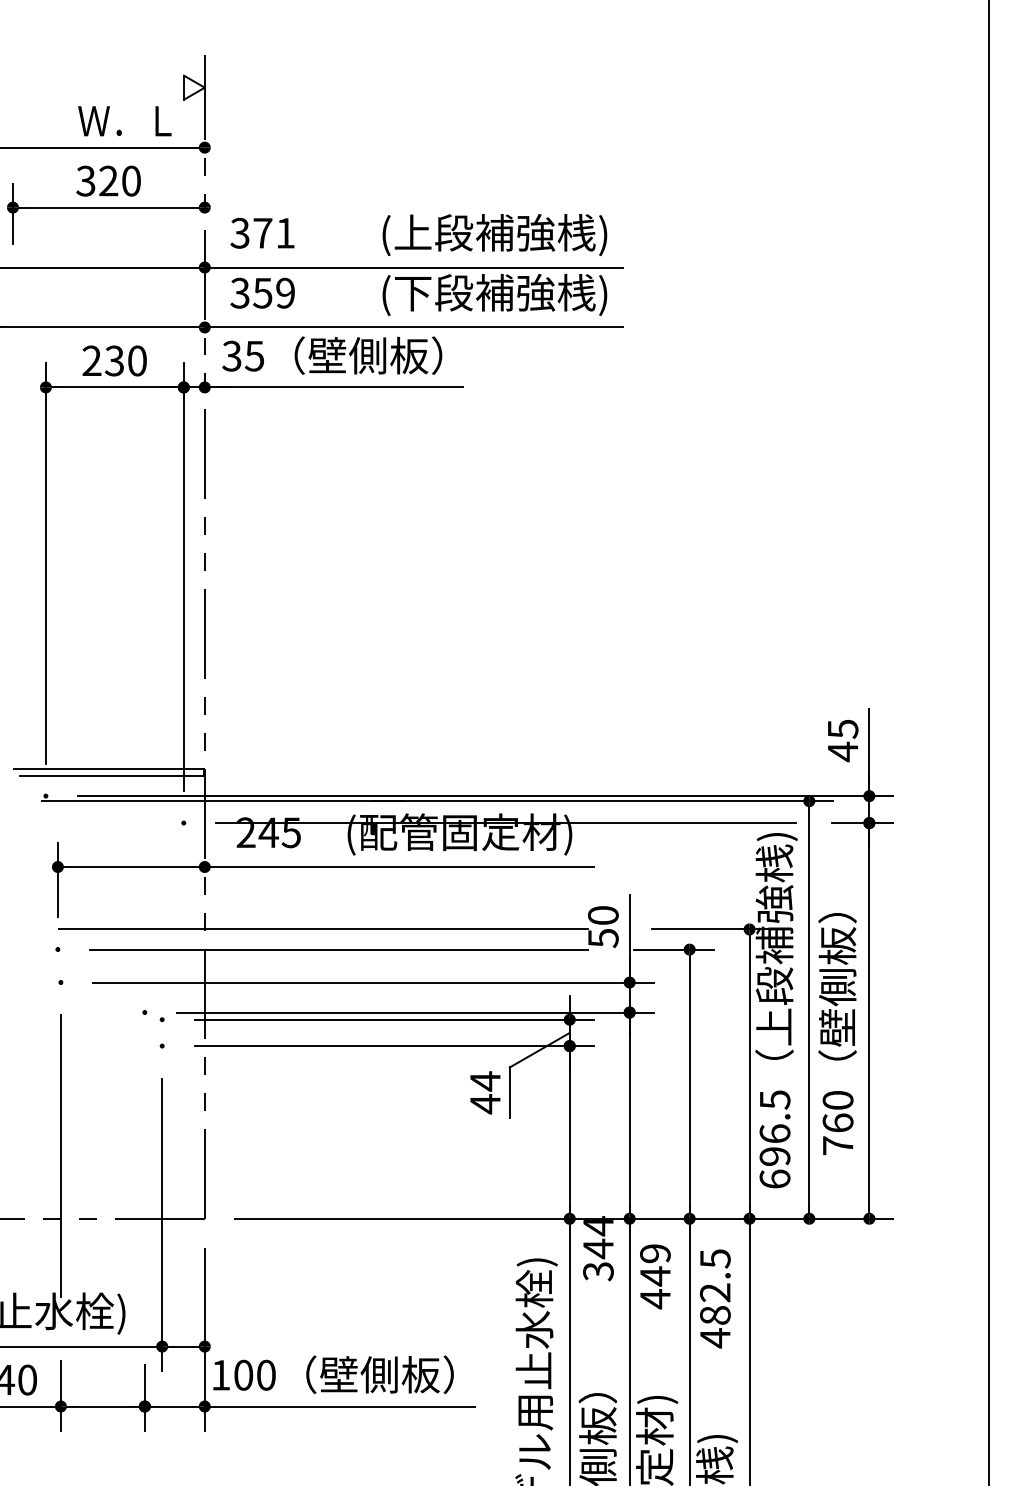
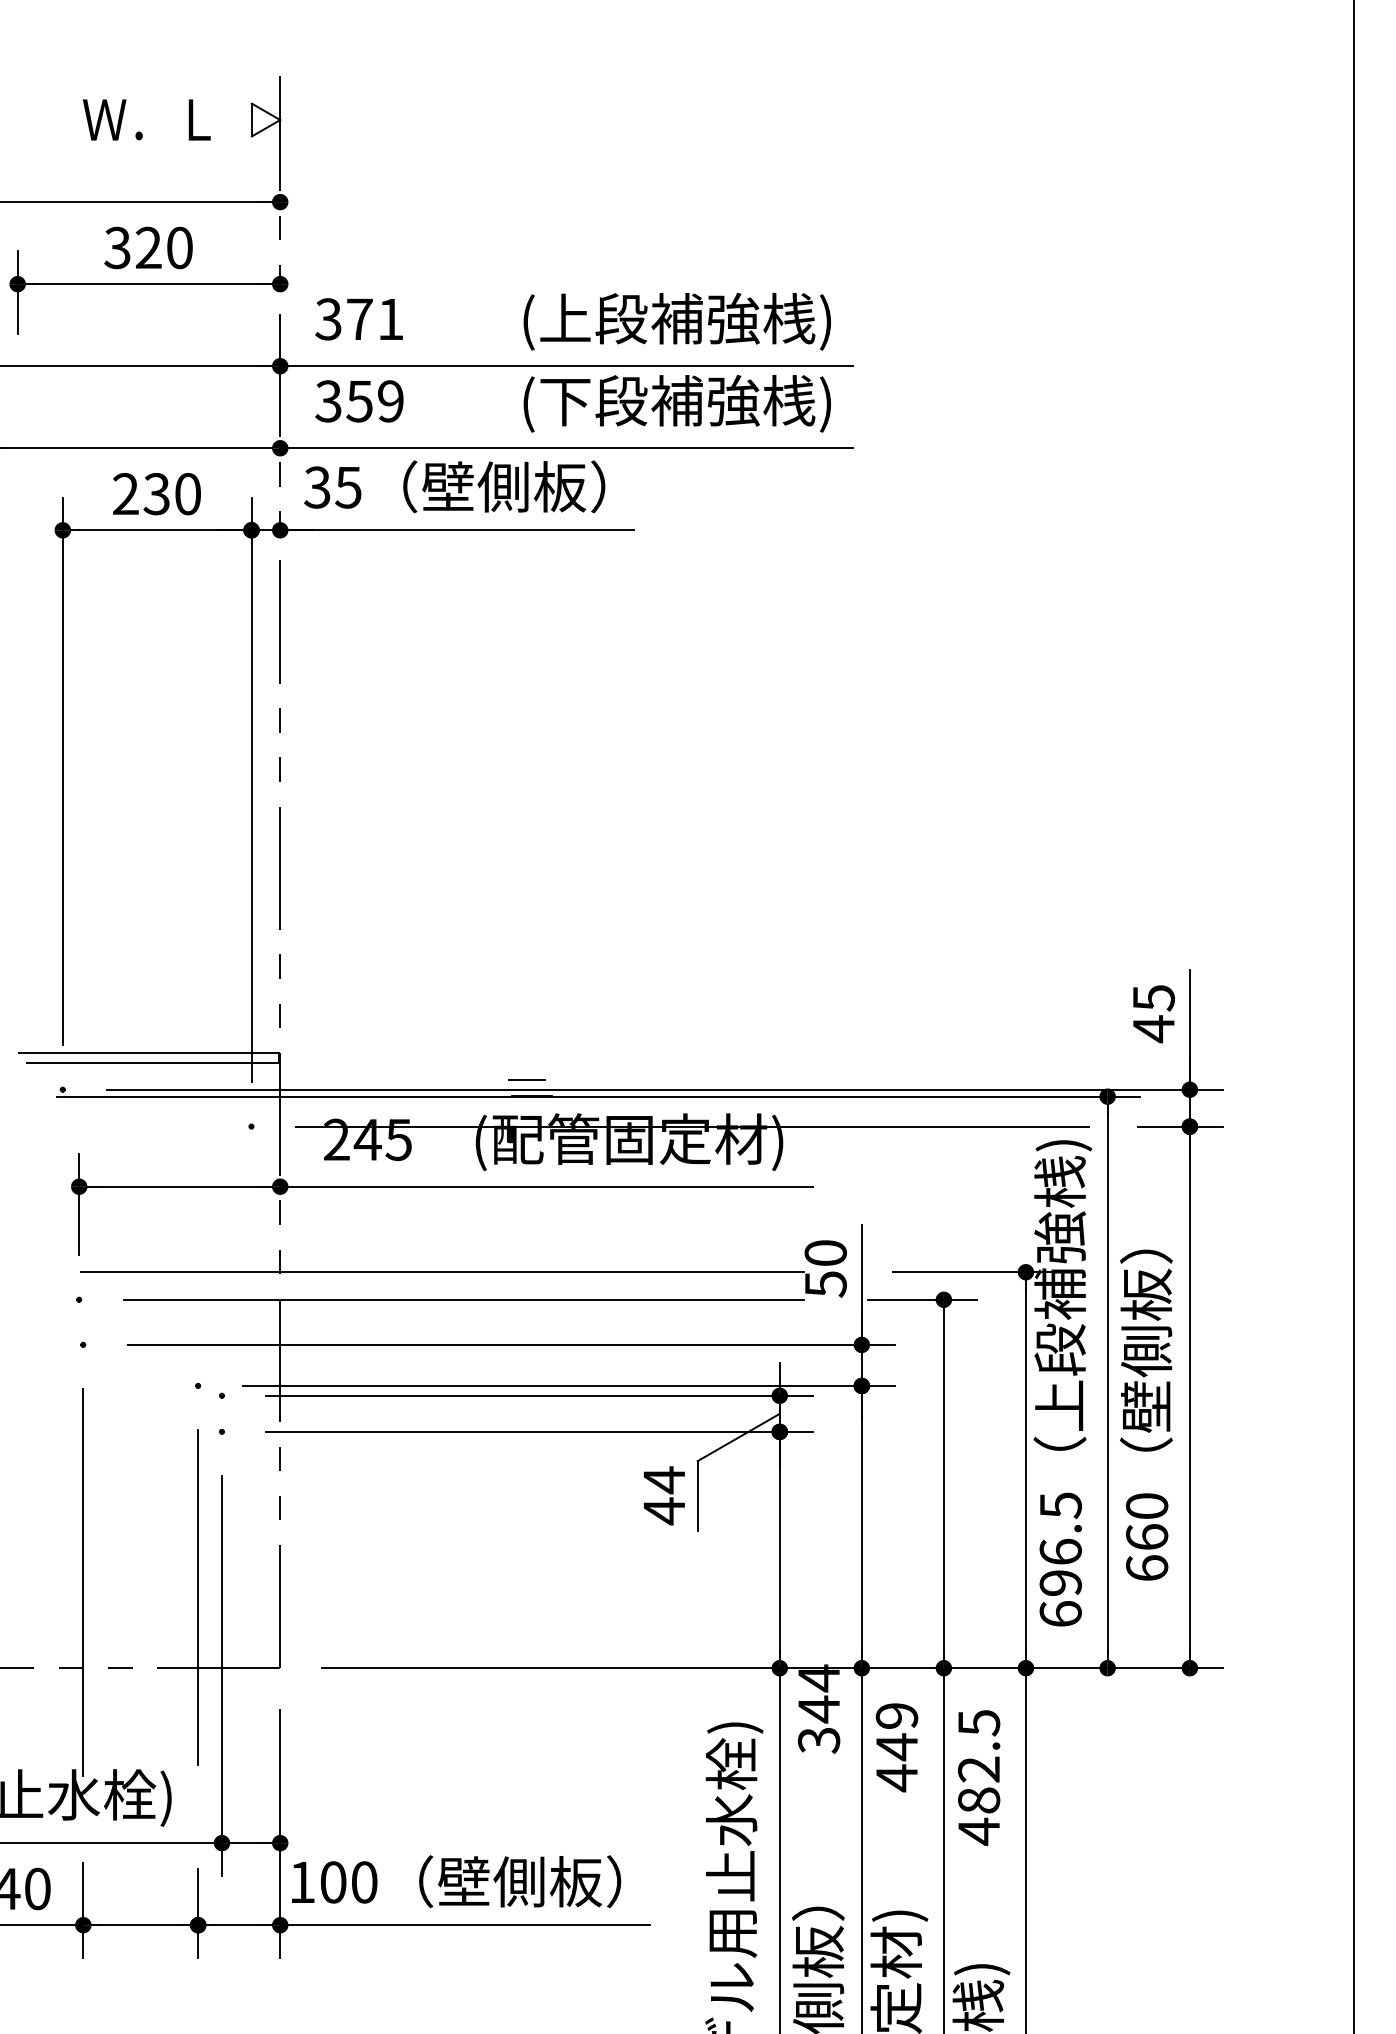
text: (124, 120) -> (146, 119), moved
line: (385, 788) -> (527, 1079), added
text: (838, 1145) -> (1147, 1567), 760 -> 660
line: (145, 1167) -> (198, 1597), added

